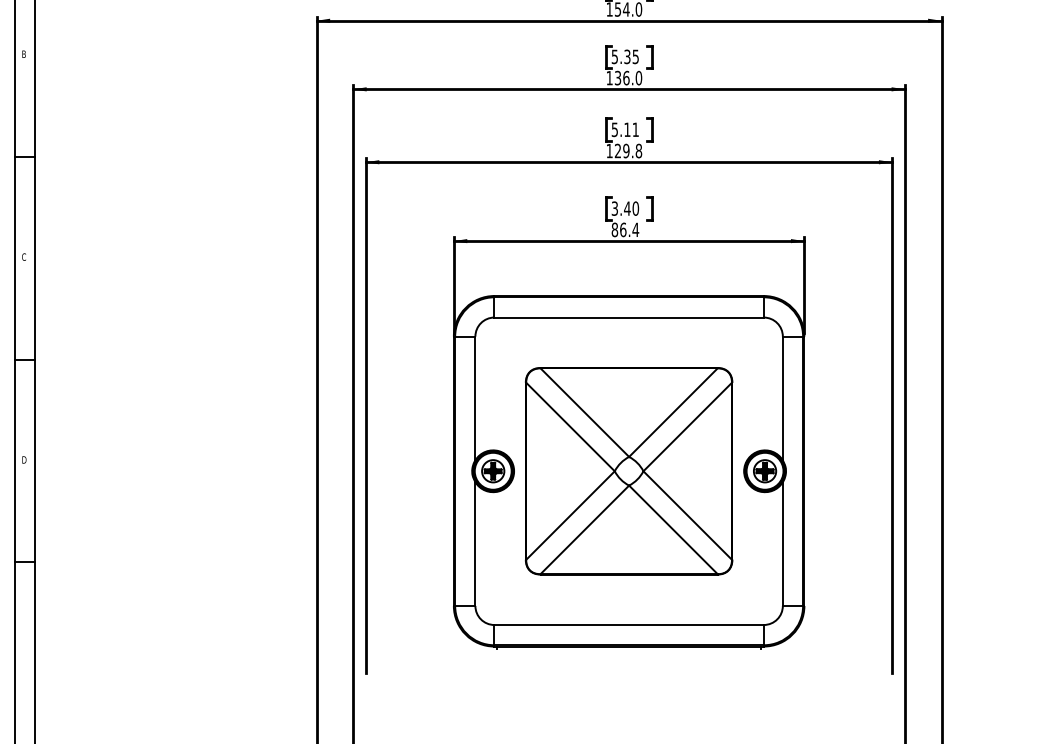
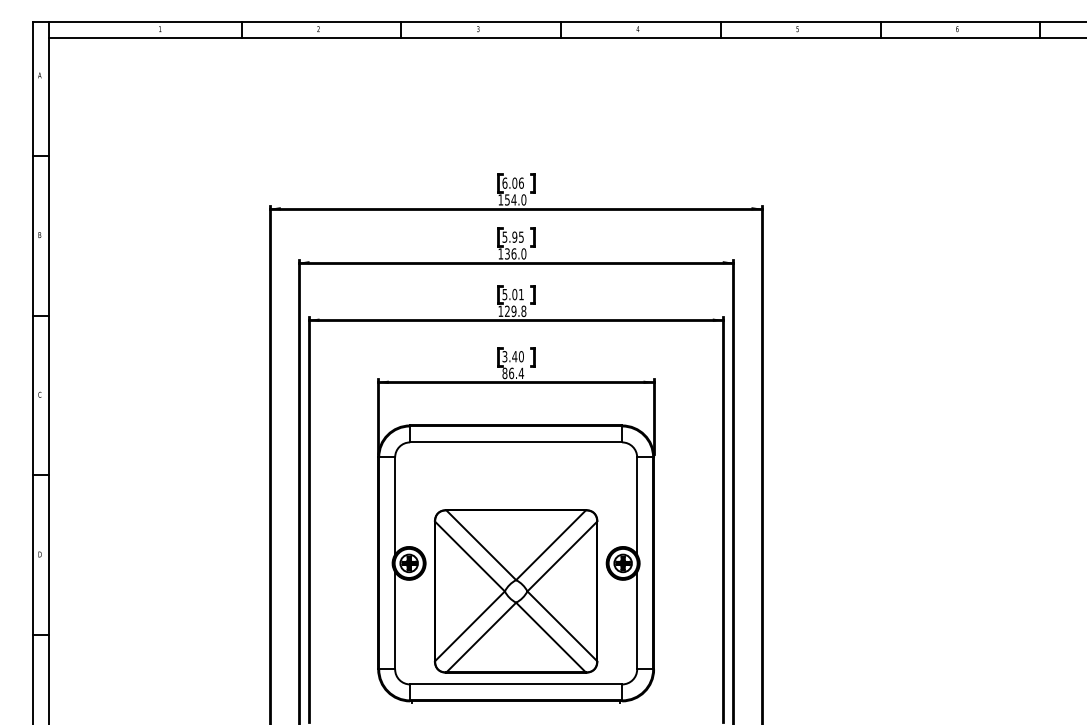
text: (627, 55) -> (514, 236), 5.35 -> 5.95
text: (627, 129) -> (514, 294), 5.11 -> 5.01
part: (628, 471) -> (515, 591), moved

